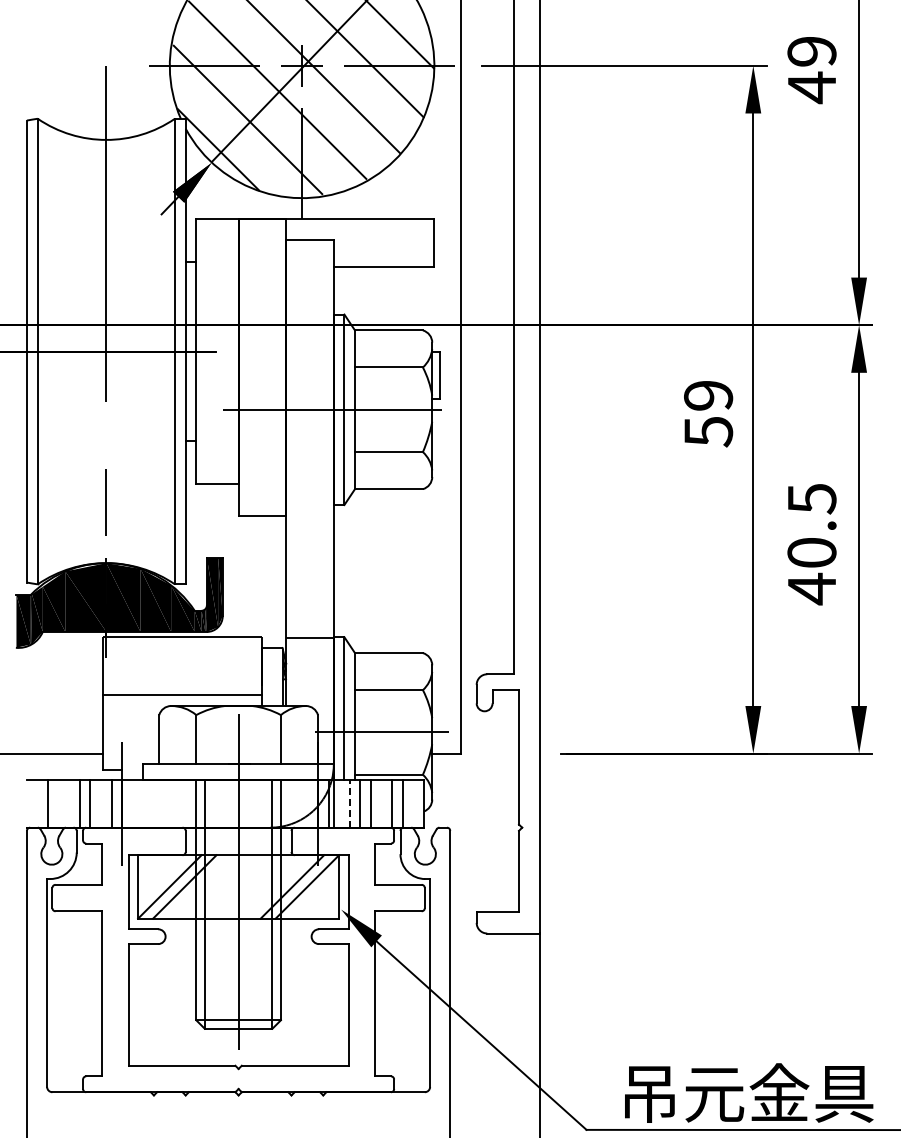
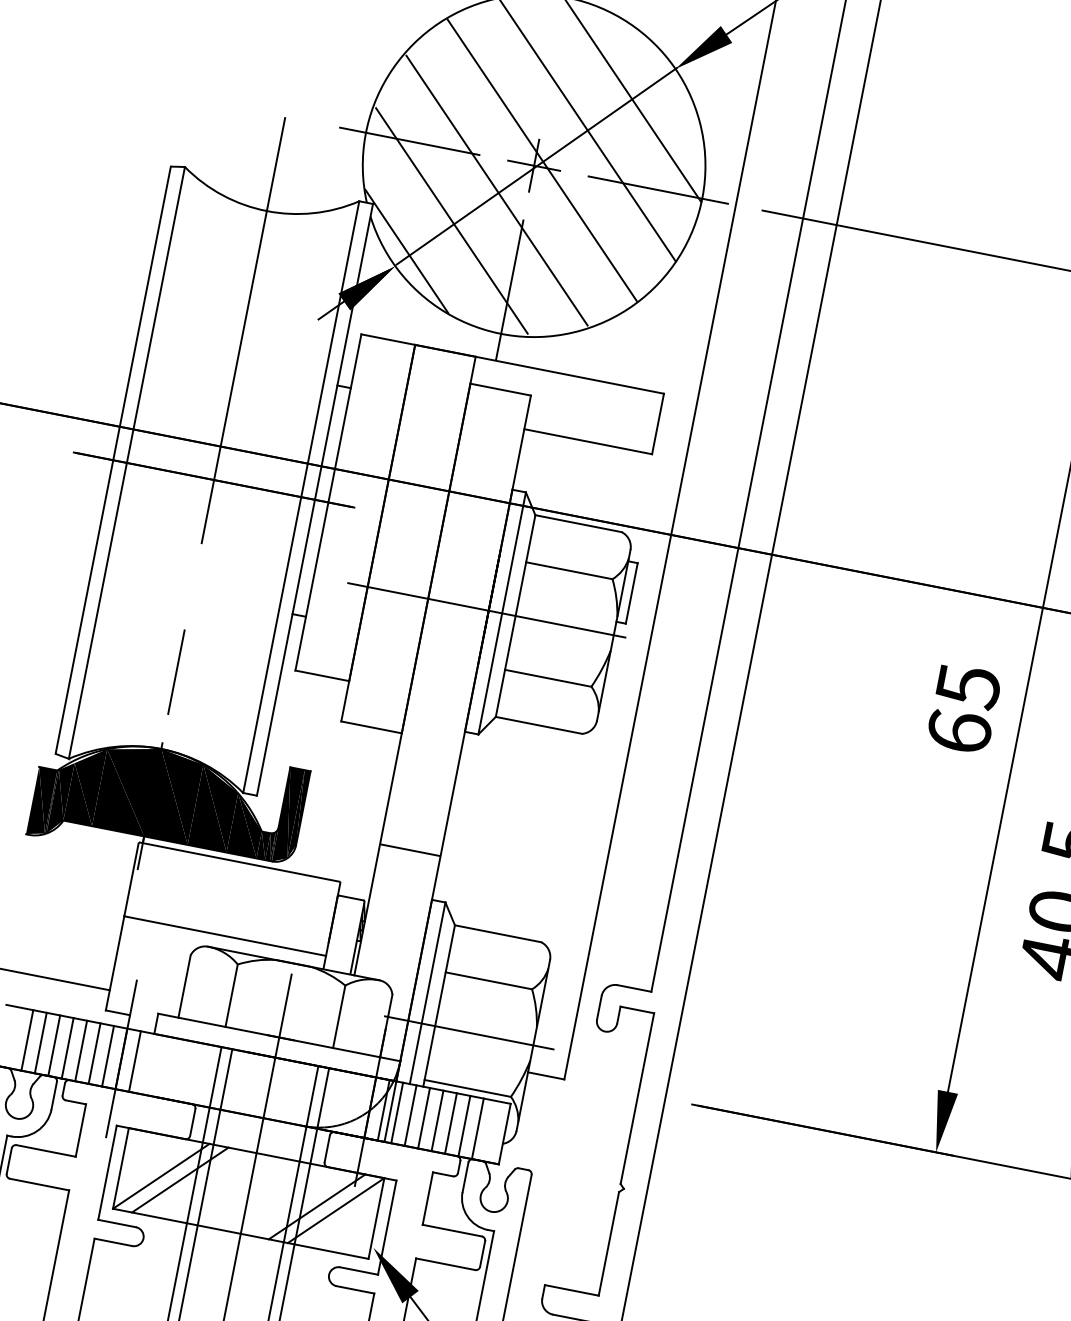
text: (708, 414) -> (963, 710), 59 -> 65
line: (309, 637) -> (409, 849), moved
line: (58, 803) -> (40, 1042), added
line: (69, 803) -> (54, 1045), added
line: (101, 803) -> (95, 1053), added
line: (132, 803) -> (134, 1060), added
line: (339, 803) -> (397, 1112), added
line: (349, 803) -> (410, 1115), dashed -> solid
line: (381, 803) -> (451, 1123), added

